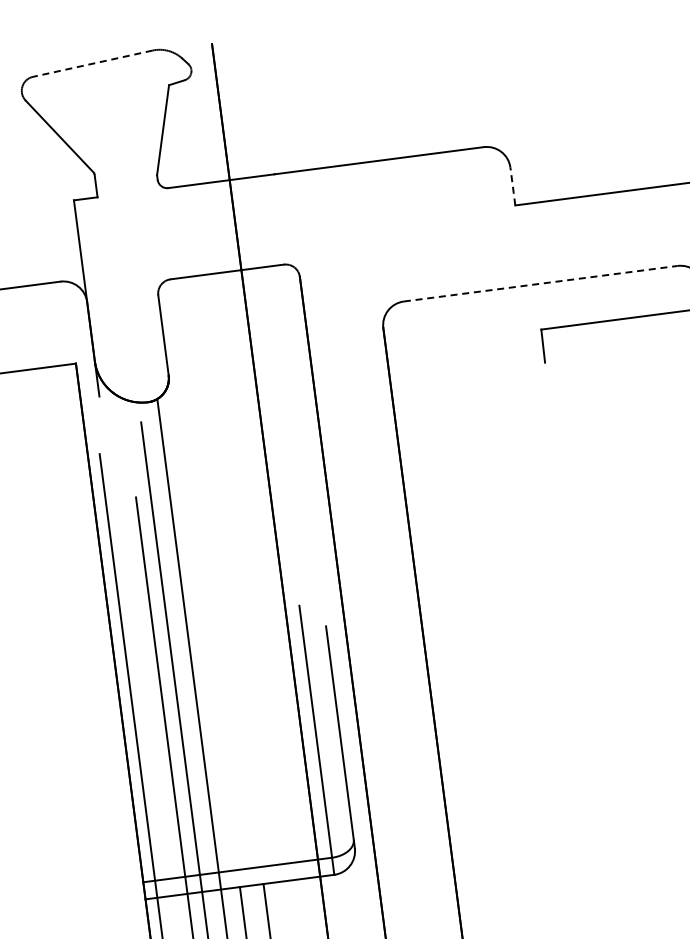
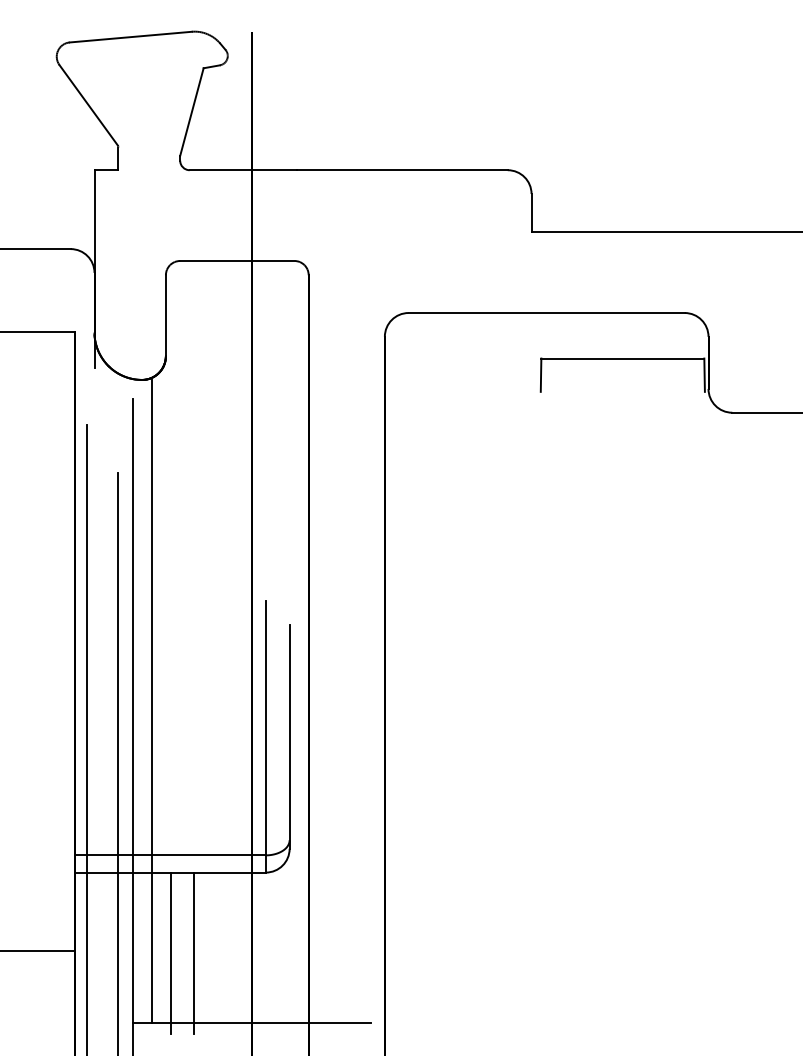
line: (92, 64) -> (130, 37), dashed -> solid
line: (512, 186) -> (531, 212), dashed -> solid
line: (541, 284) -> (547, 313), dashed -> solid

